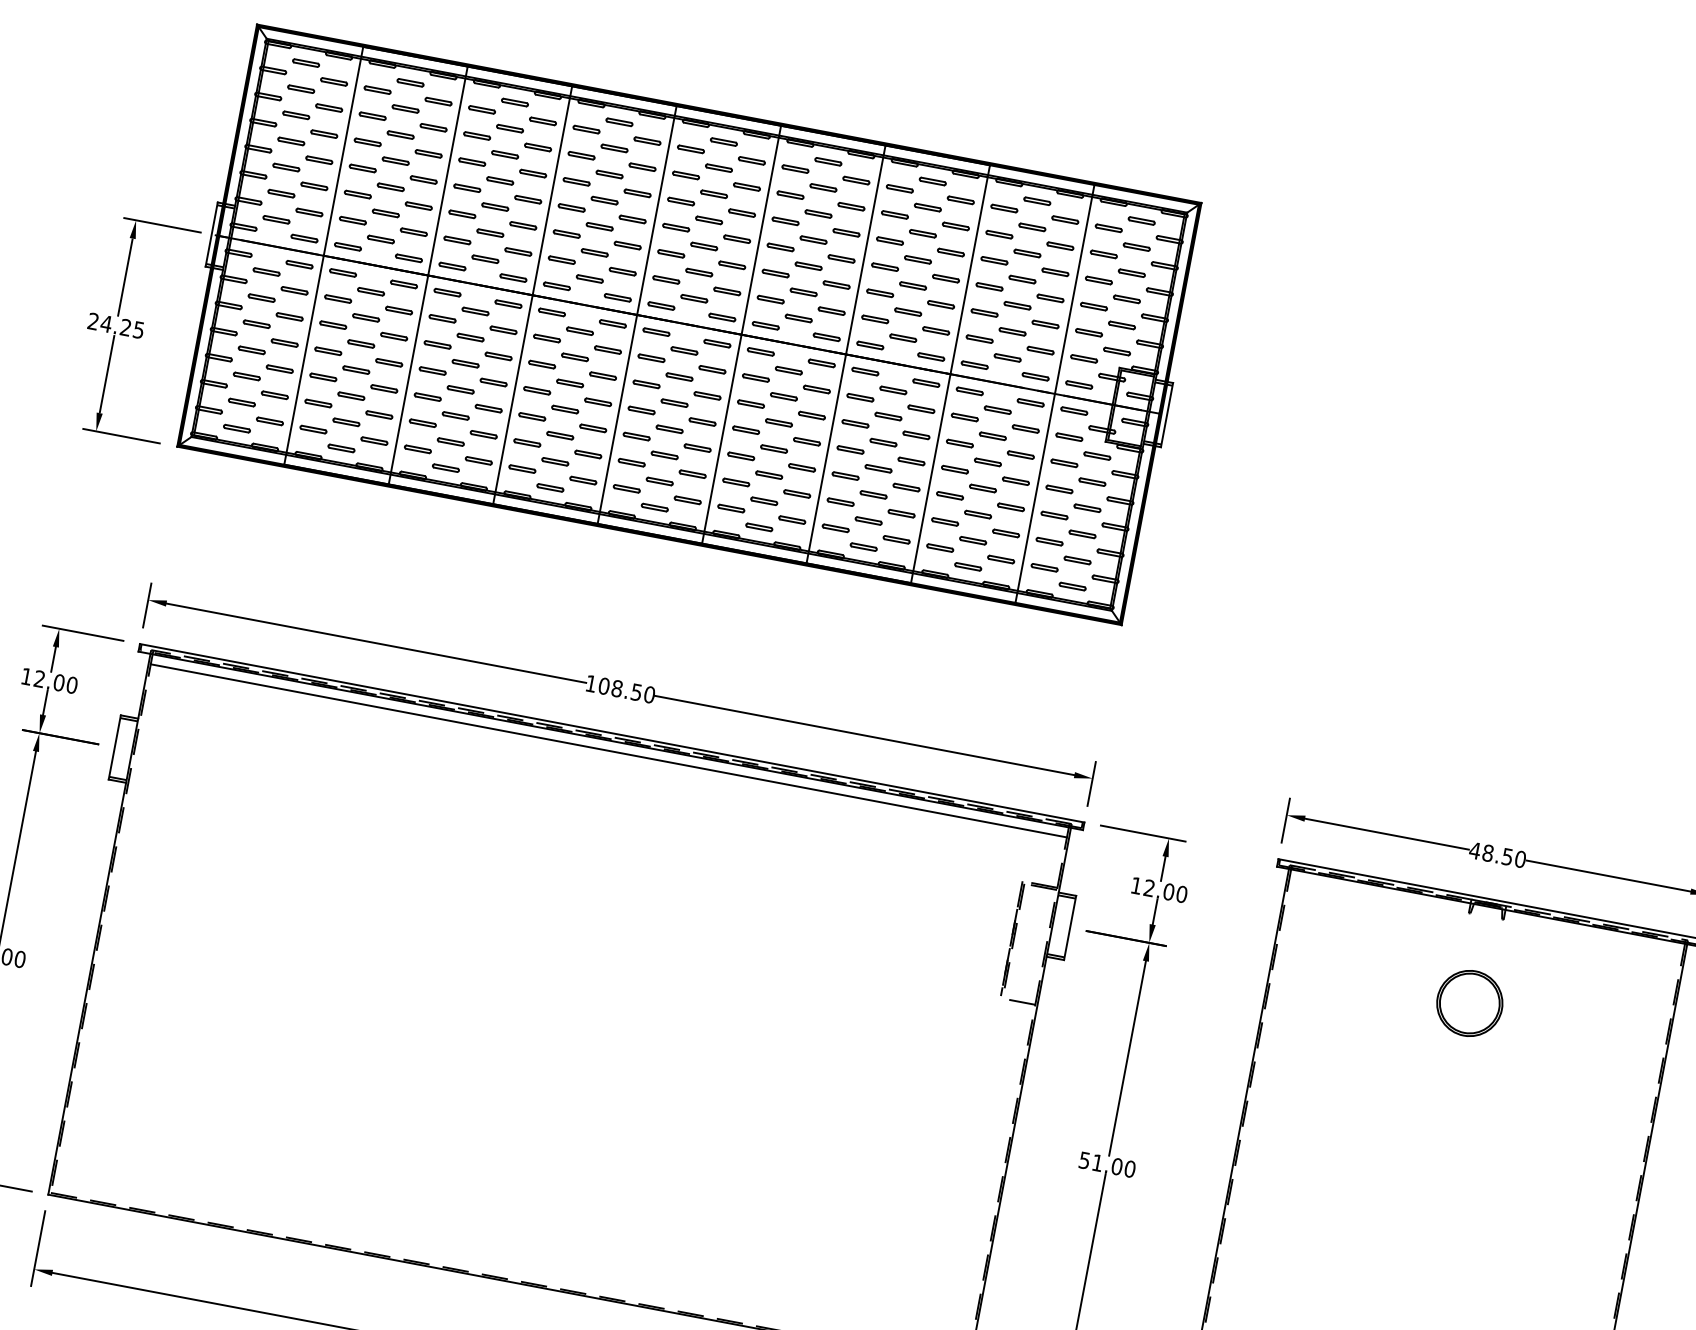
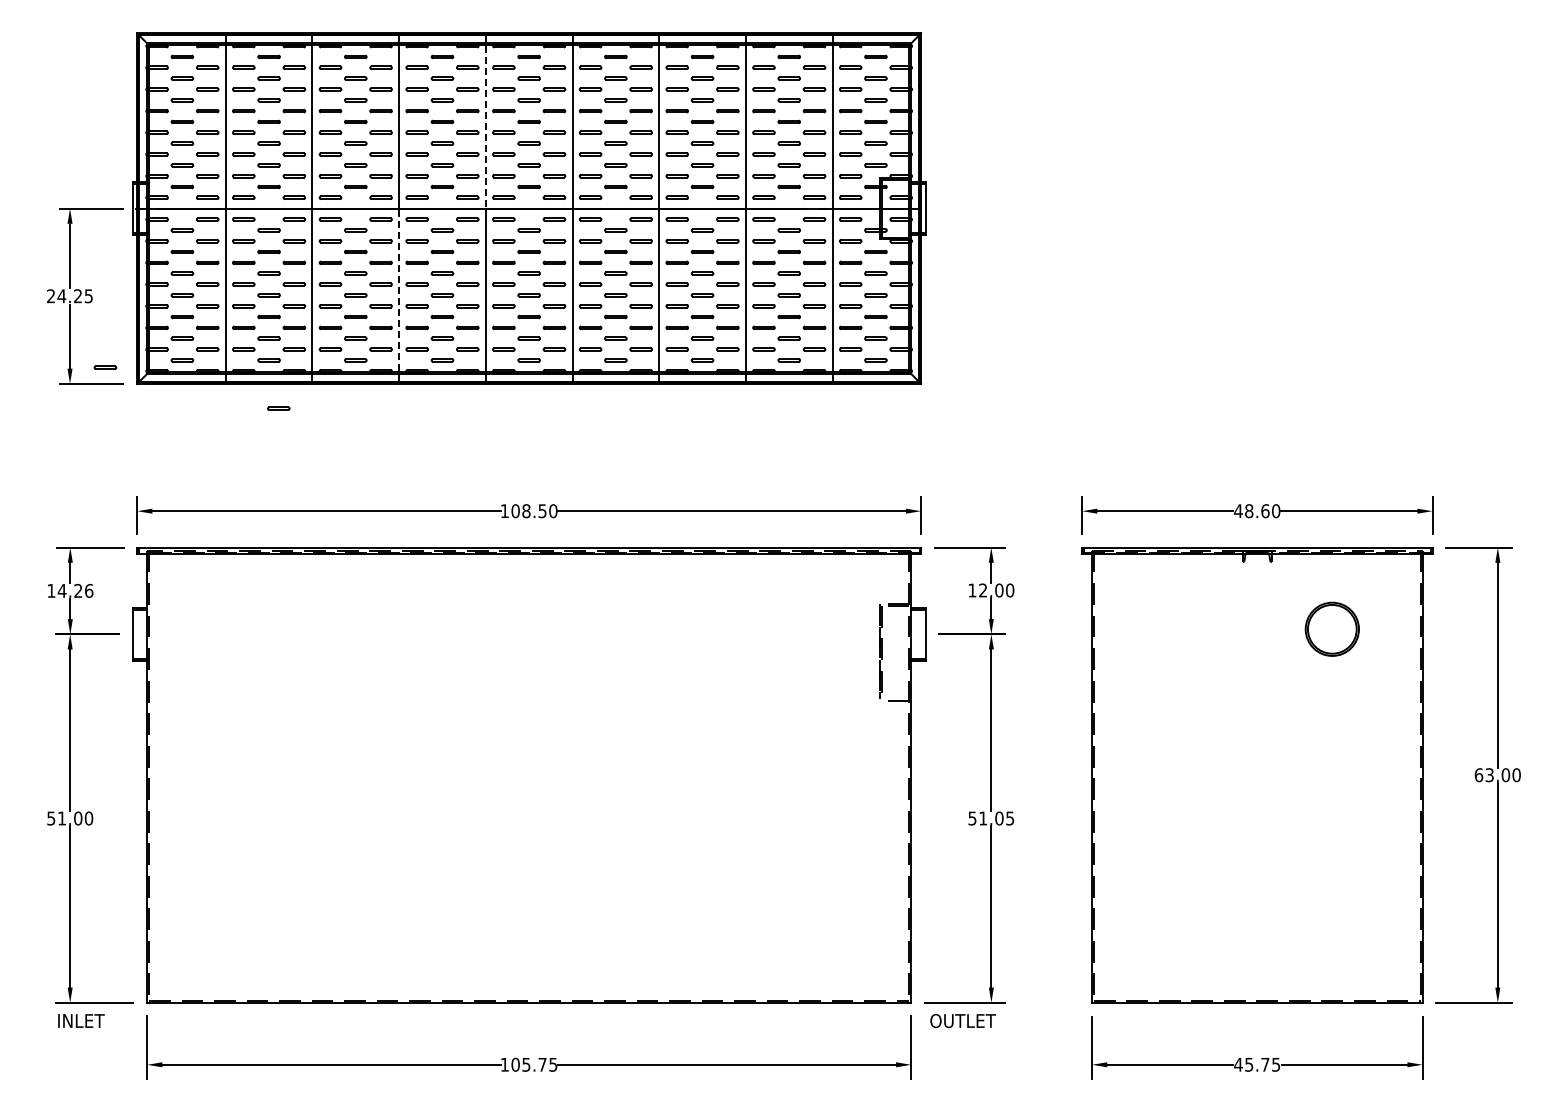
line: (656, 209) -> (485, 121), solid -> dashed
line: (513, 399) -> (399, 295), solid -> dashed
line: (142, 418) -> (105, 366), added
line: (342, 507) -> (278, 407), added
text: (55, 681) -> (75, 590), 12.00 -> 14.26
line: (607, 751) -> (528, 562), removed
text: (1507, 857) -> (1265, 511), 48.50 -> 48.60
part: (1468, 1002) -> (1331, 628), moved
text: (1130, 1169) -> (1010, 818), 51.00 -> 51.05

